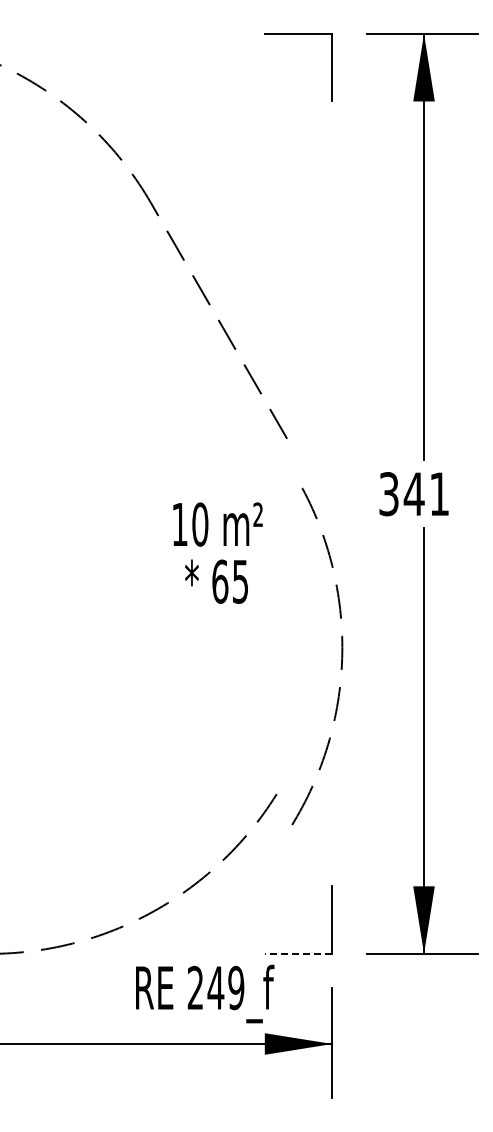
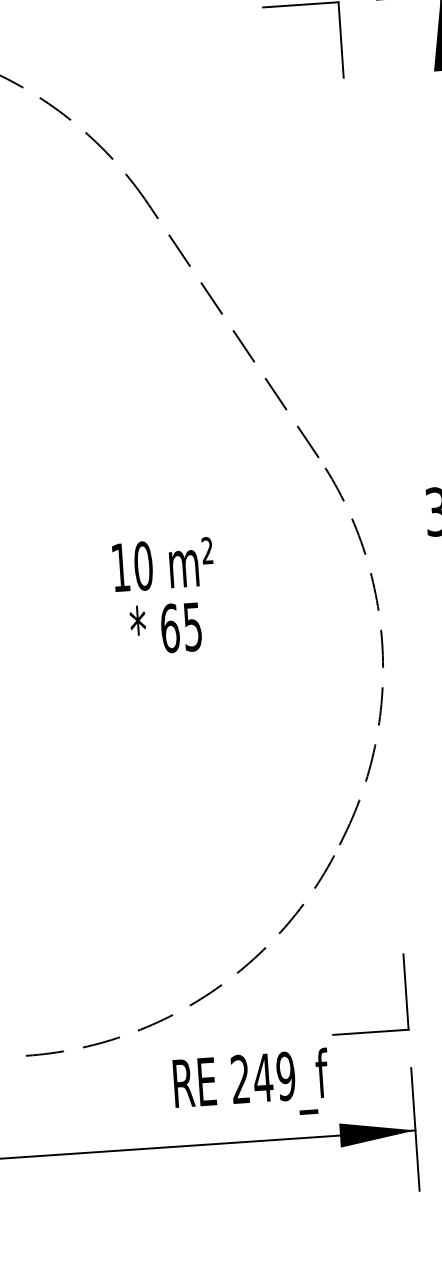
text: (217, 552) -> (164, 595), moved
part: (341, 656) -> (381, 652), moved
line: (298, 953) -> (370, 1031), dashed -> solid
text: (205, 993) -> (252, 1084), moved

